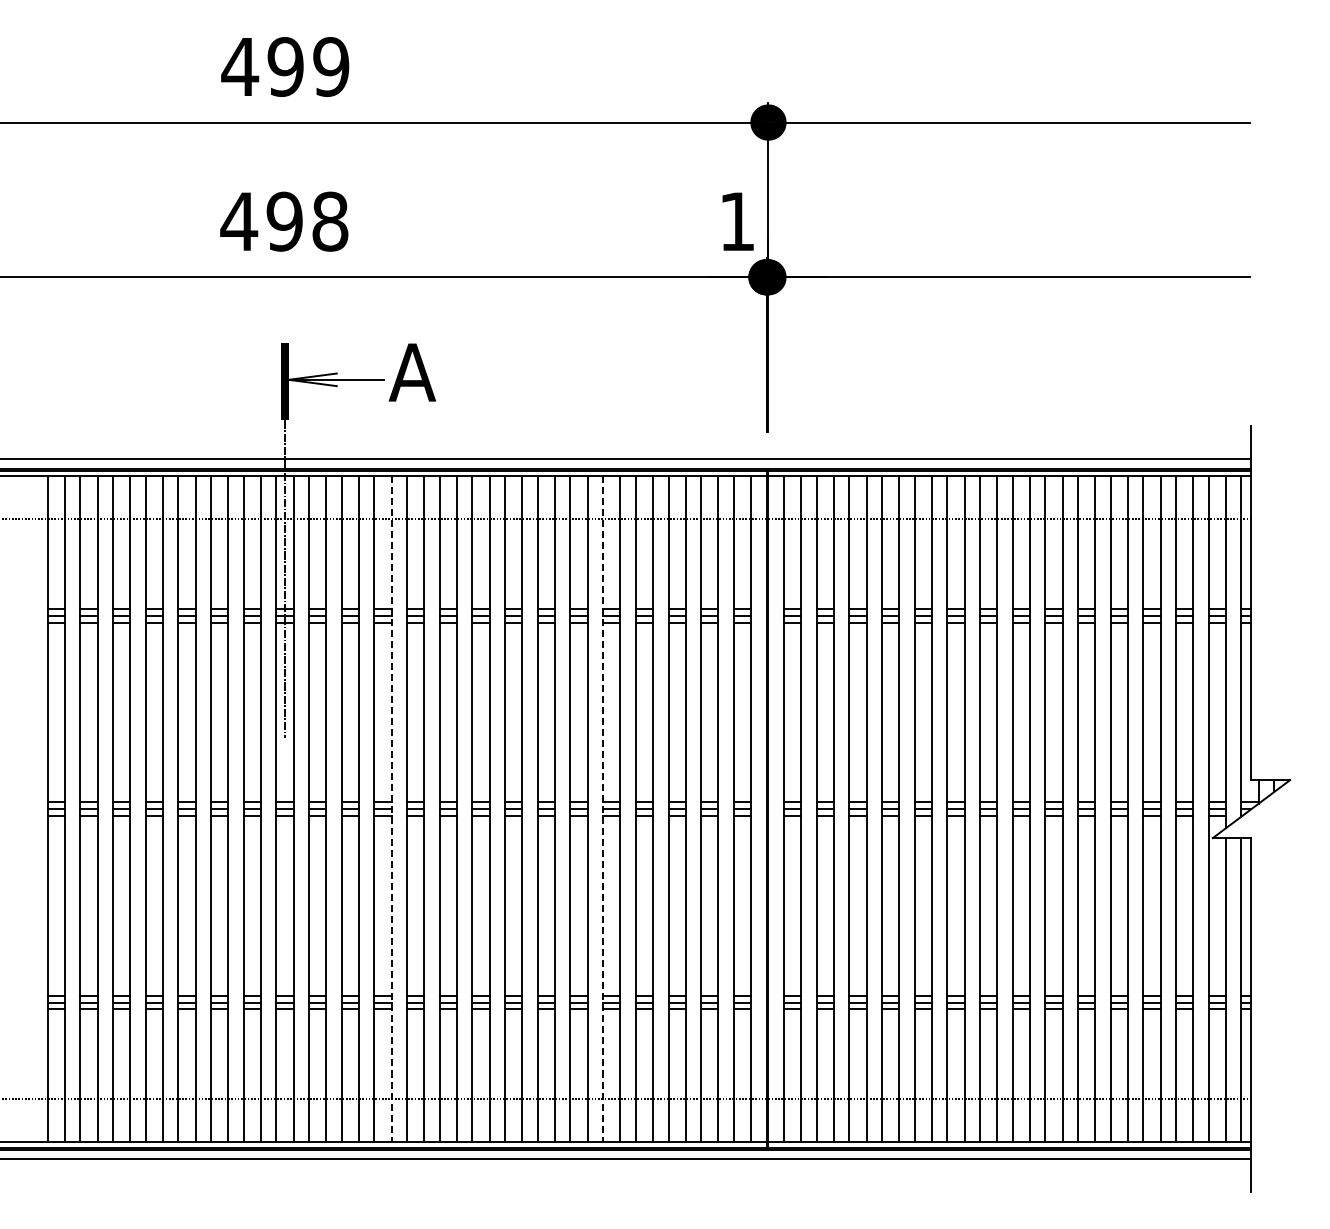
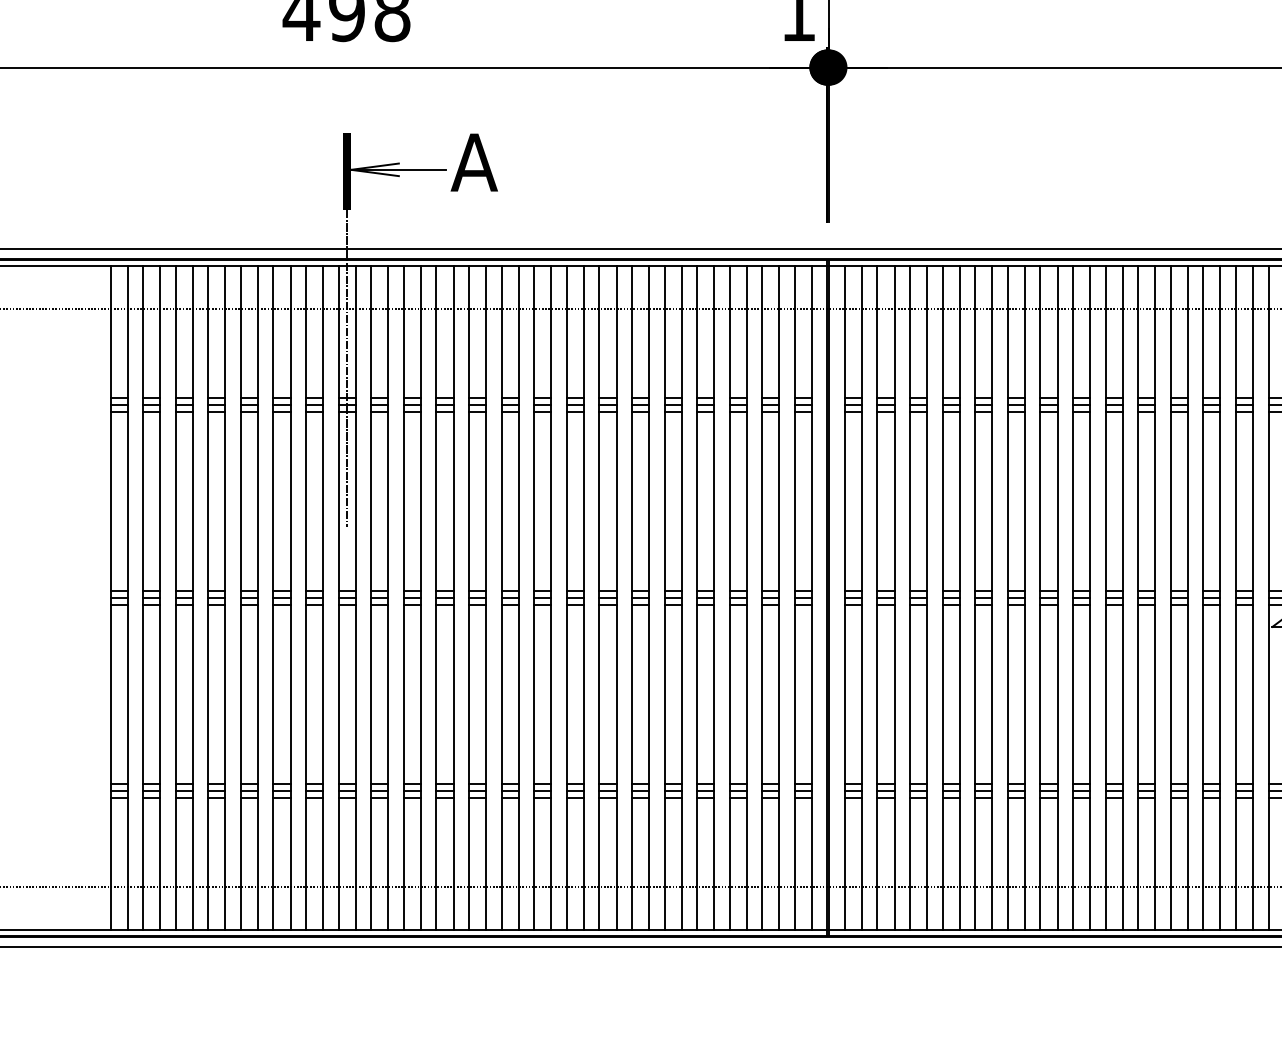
line: (391, 809) -> (453, 598), dashed -> solid
line: (603, 809) -> (664, 598), dashed -> solid

